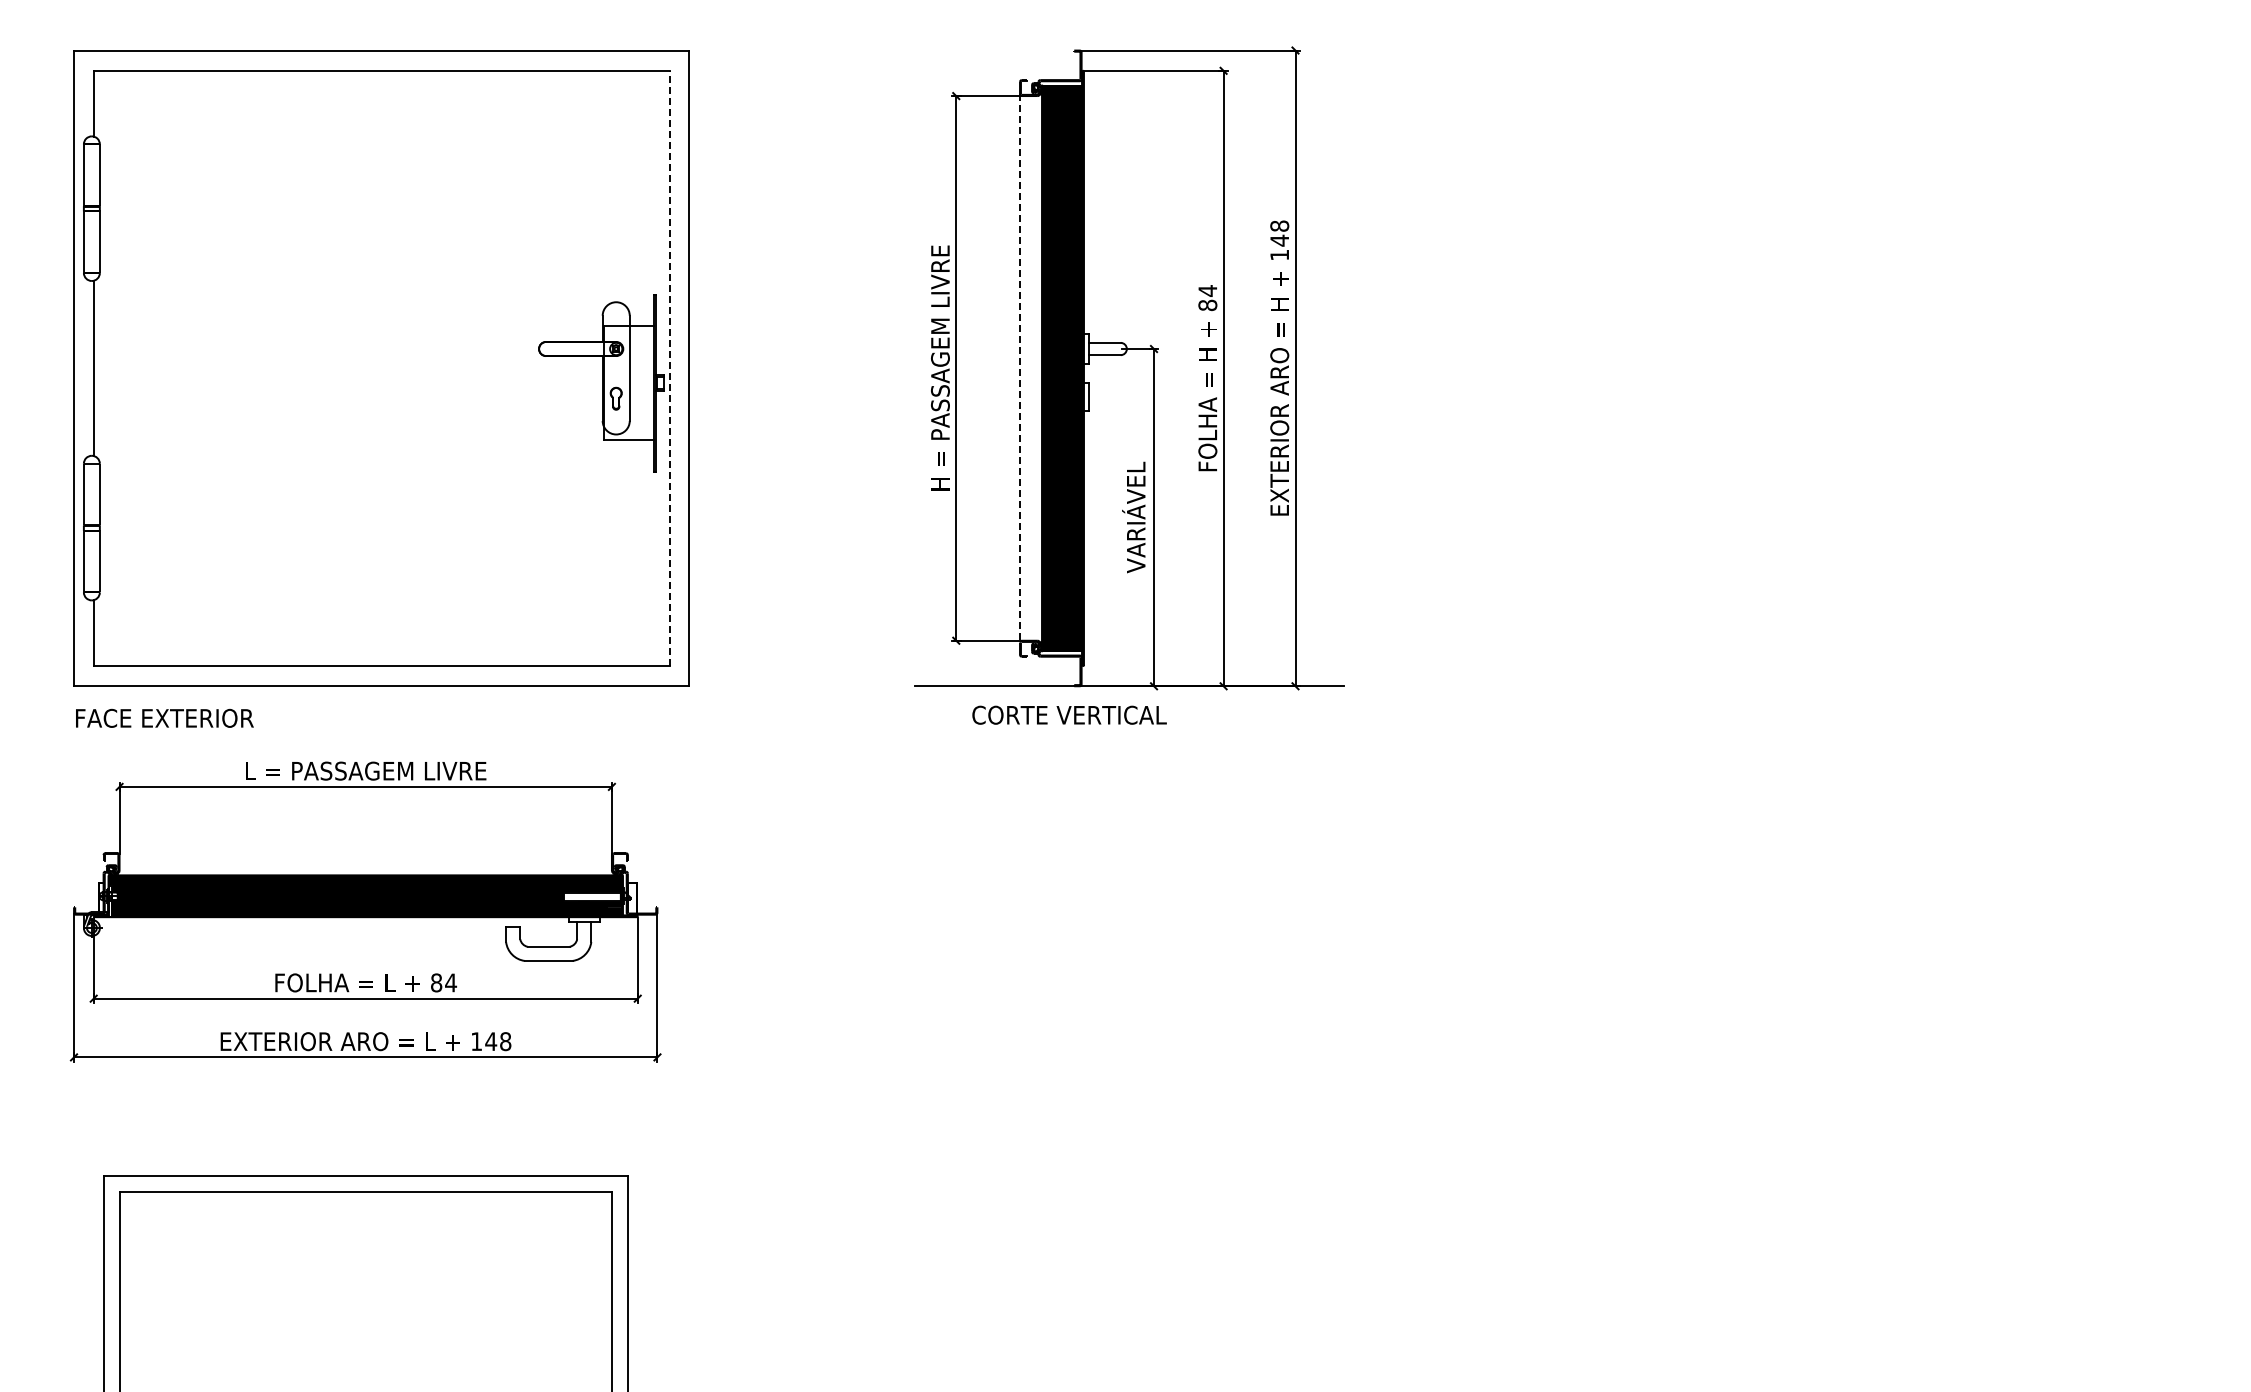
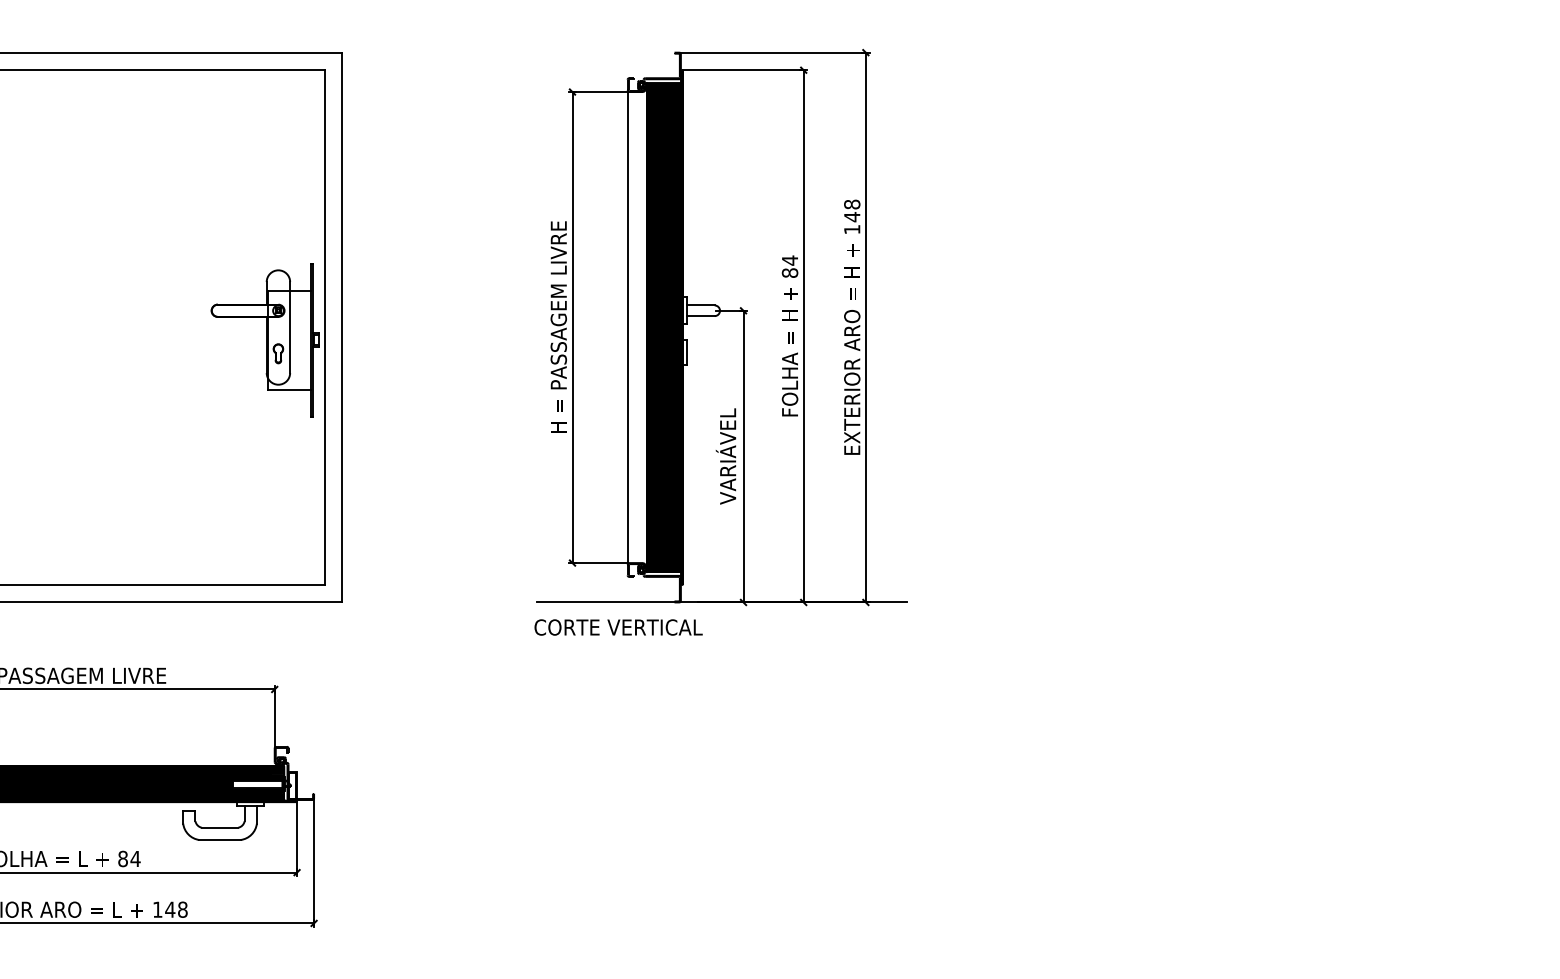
line: (669, 368) -> (324, 327), dashed -> solid
line: (1020, 368) -> (628, 327), dashed -> solid
text: (1069, 714) -> (618, 626), moved

